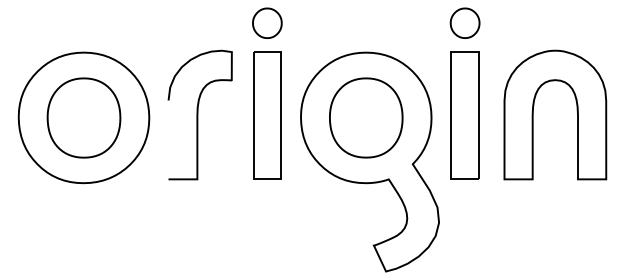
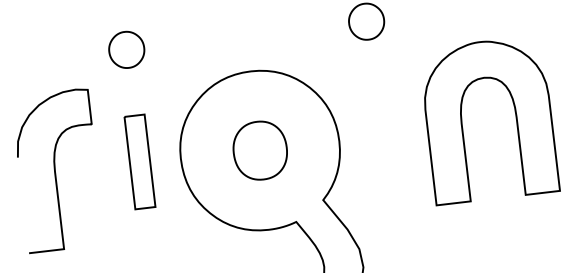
part: (267, 115) -> (140, 161), size x0.6
part: (464, 115) -> (378, 133), removed
part: (366, 117) -> (260, 150), size x0.6

